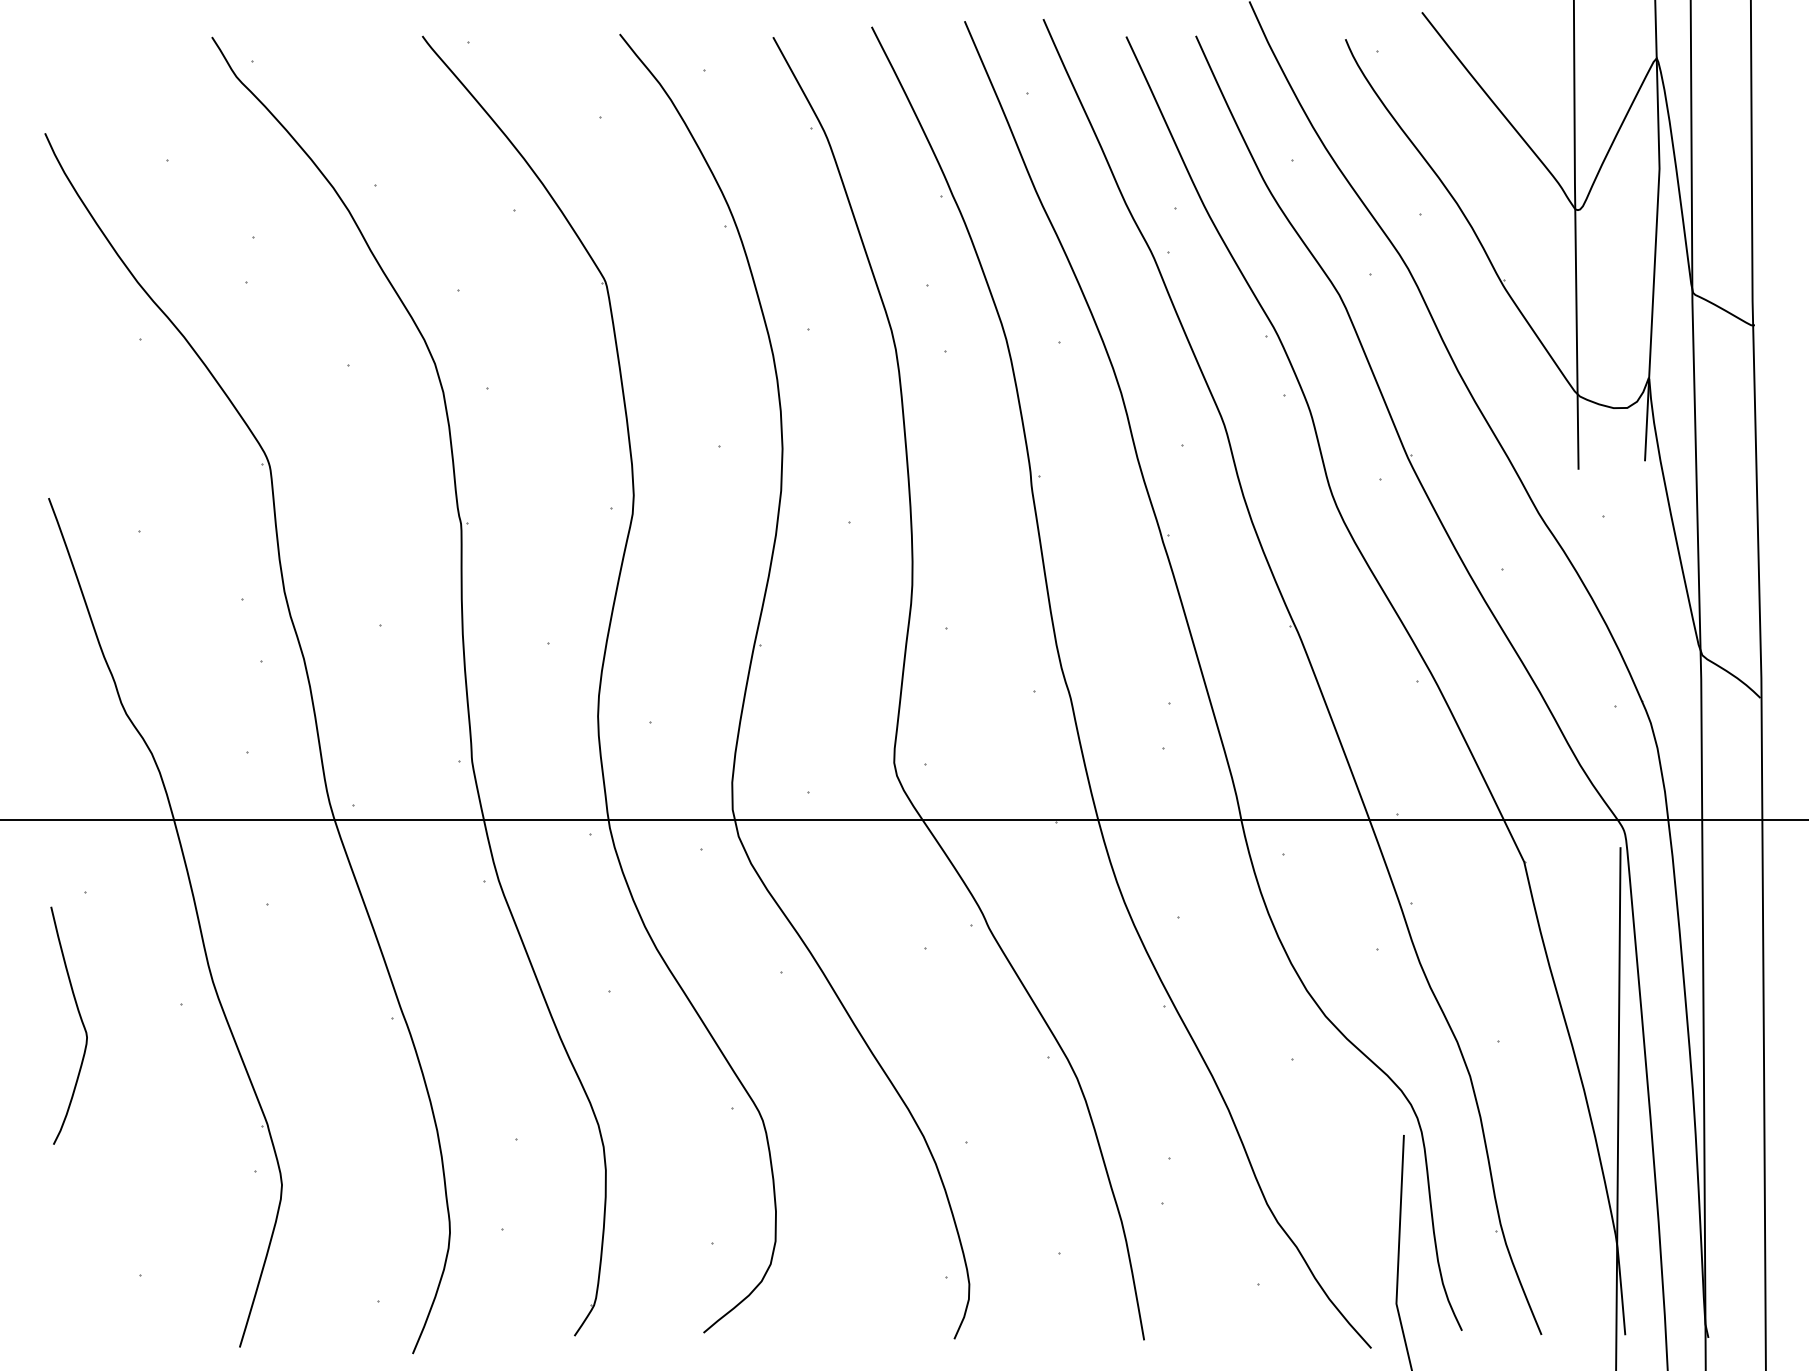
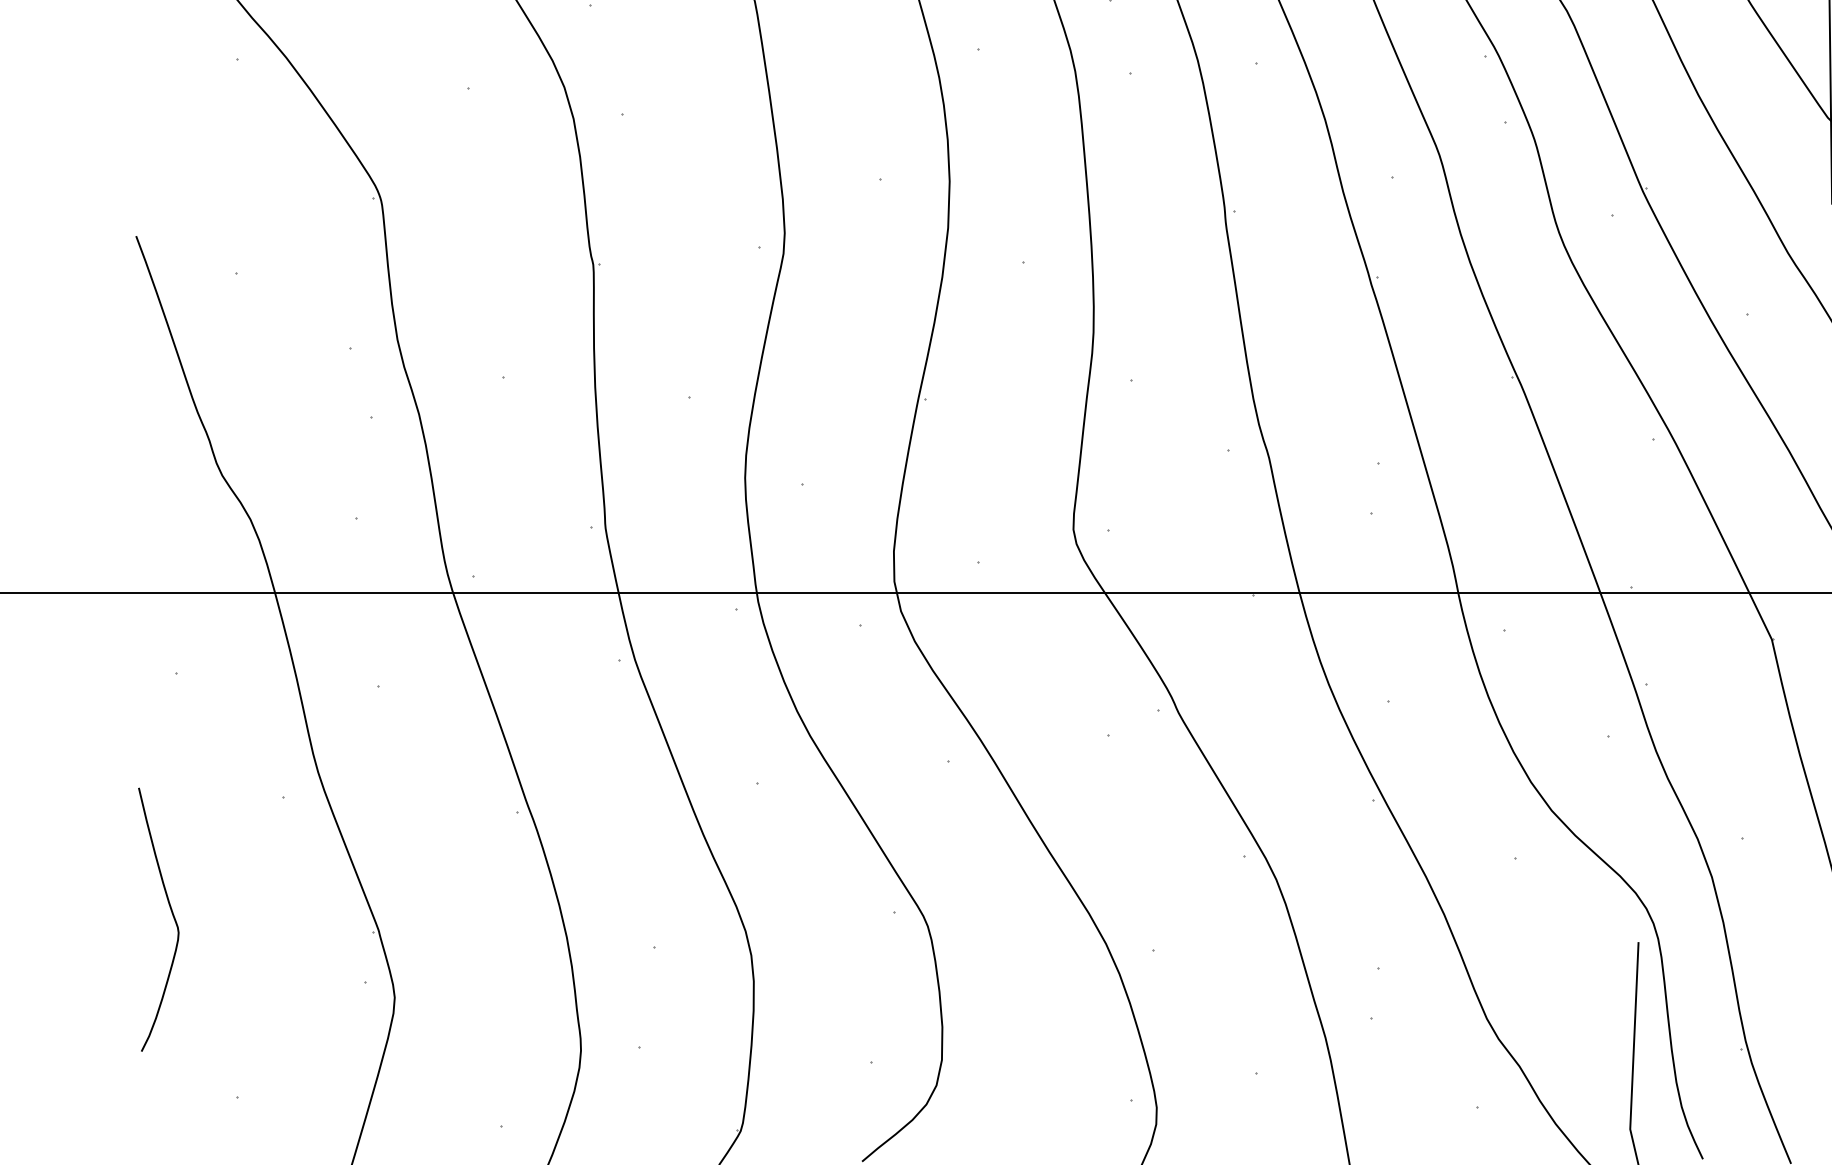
curve: (80, 1020) -> (171, 913), moved

